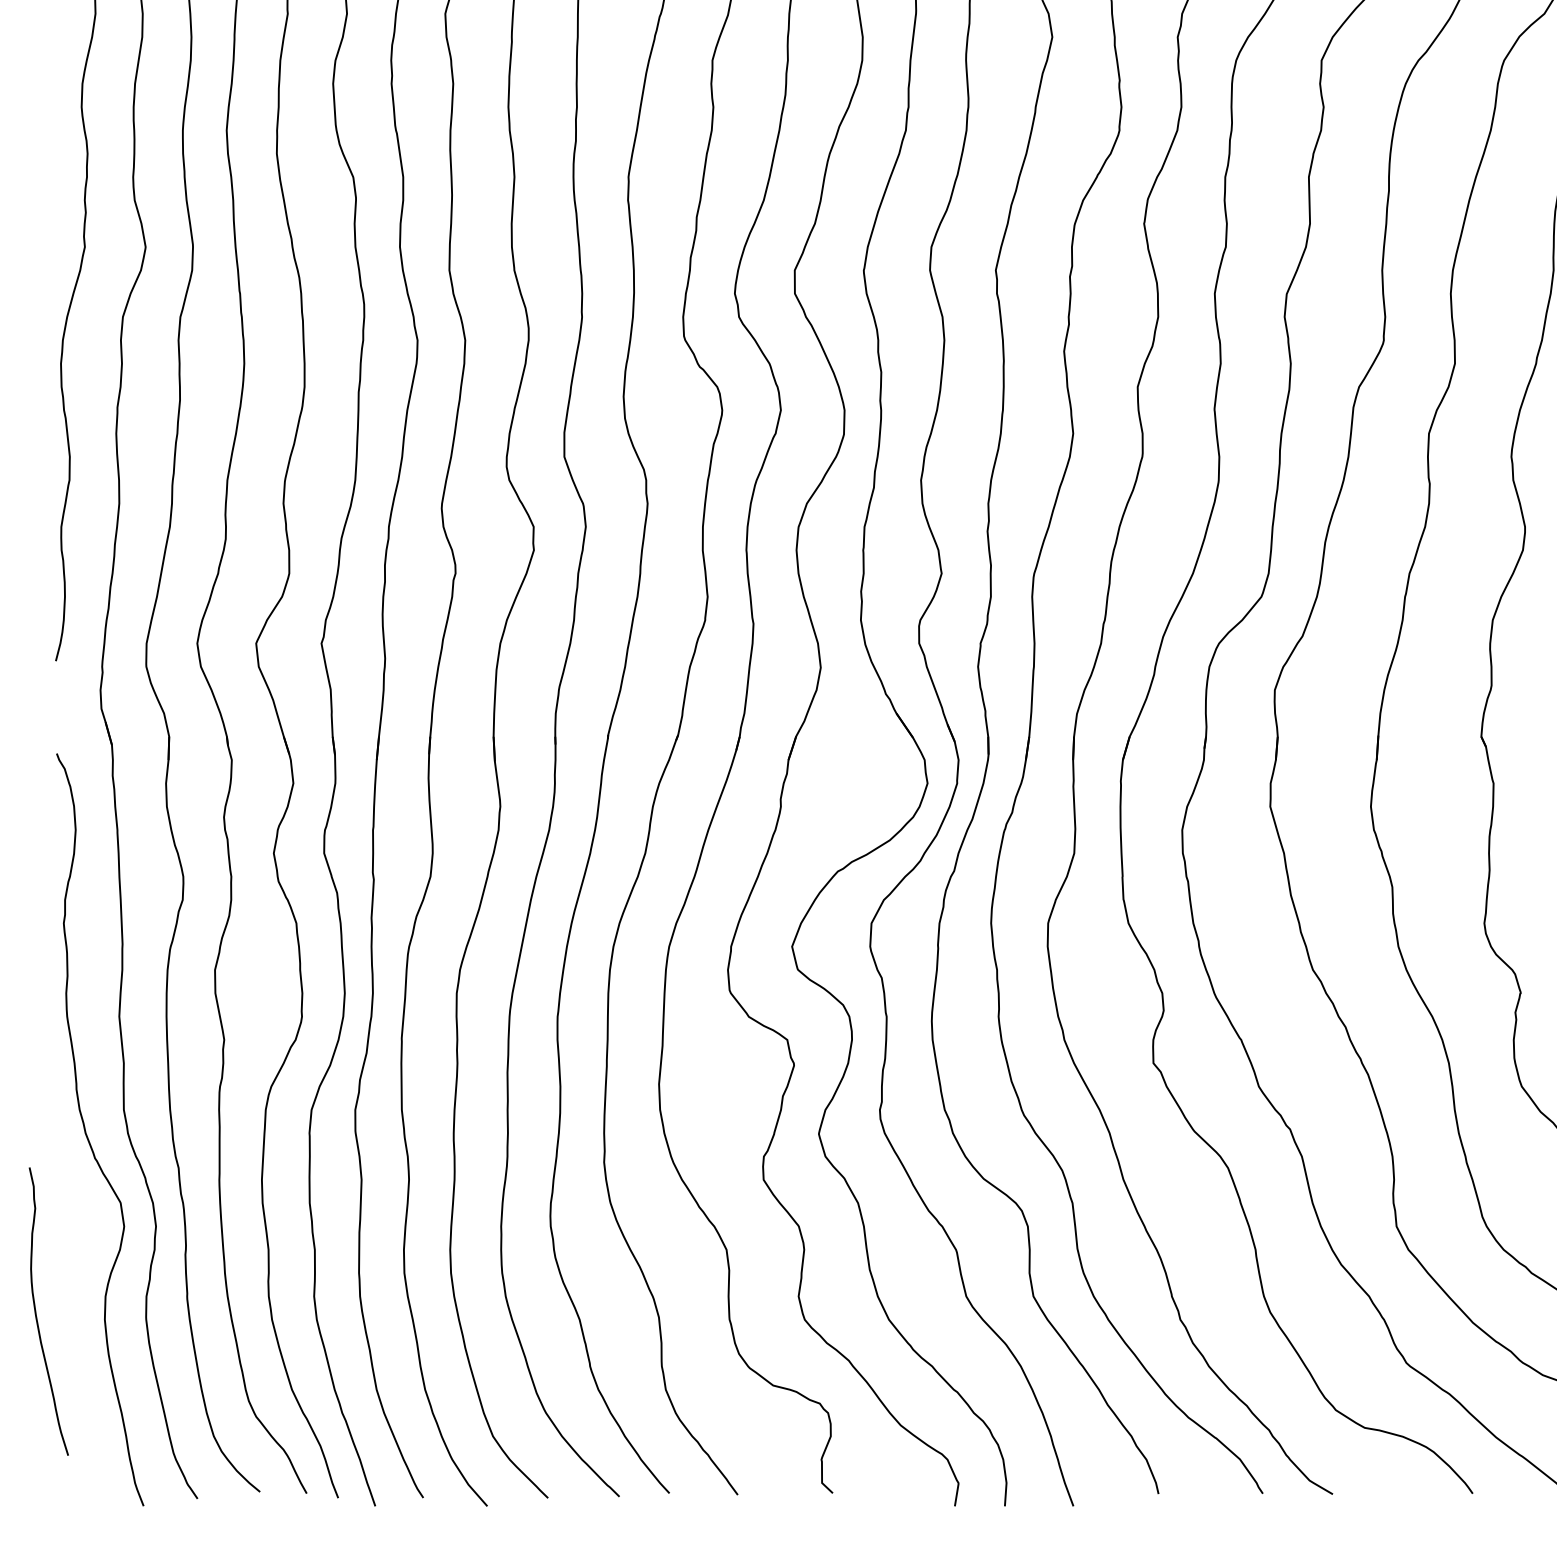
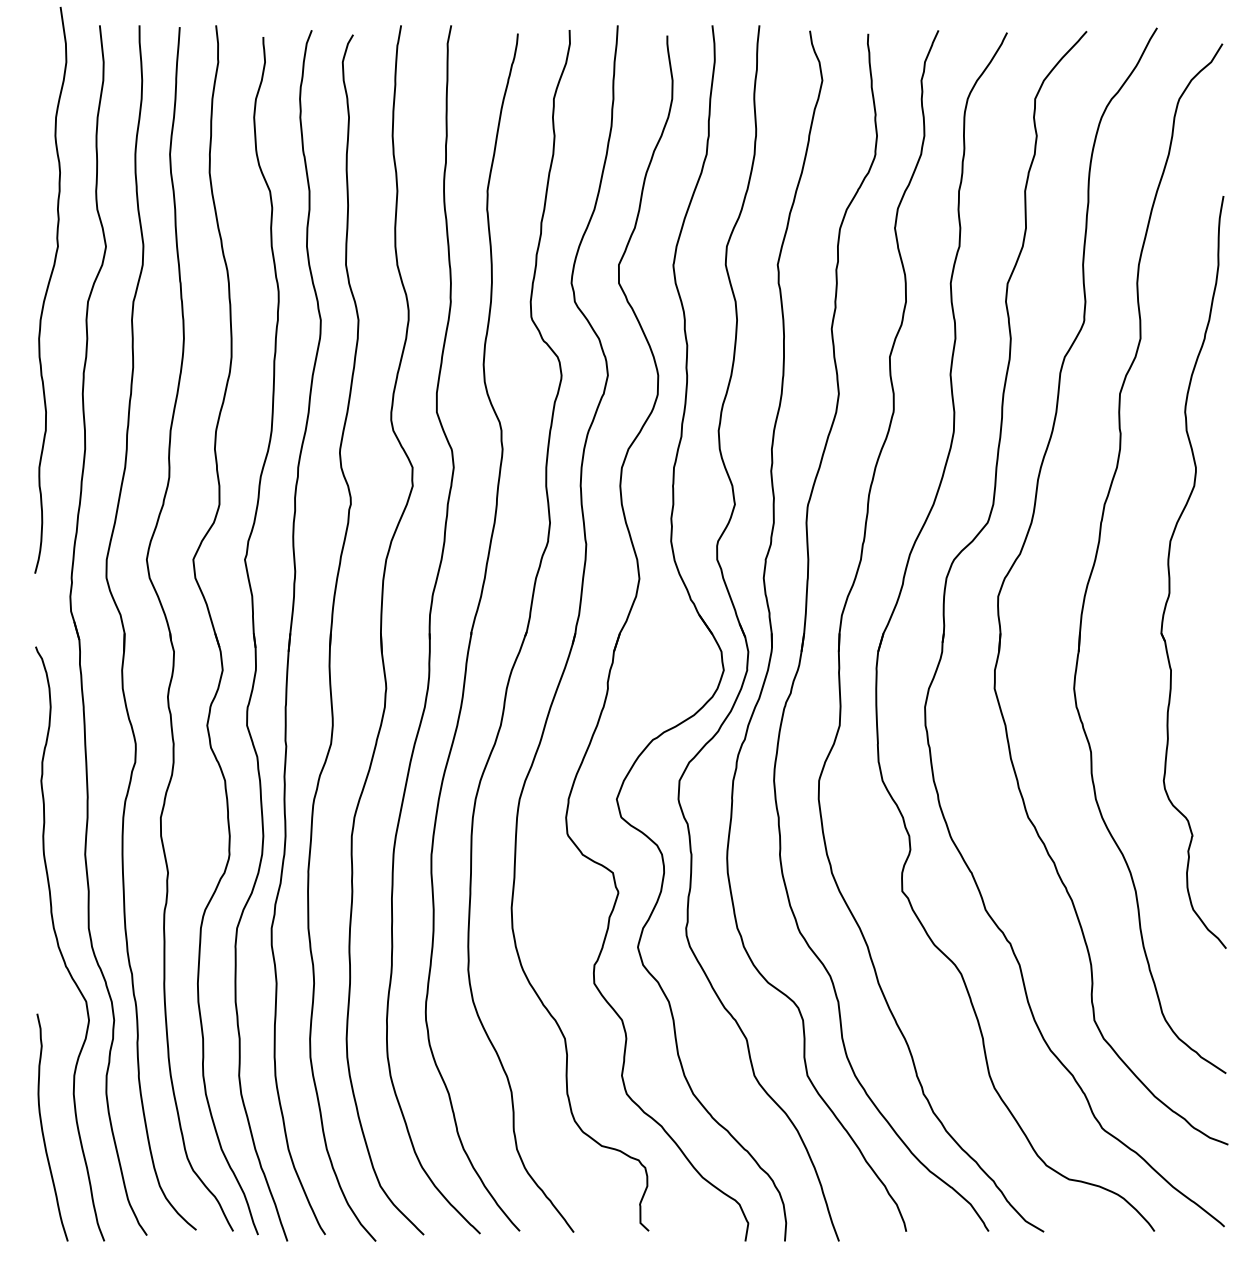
curve: (37, 1315) -> (43, 1130), moved

